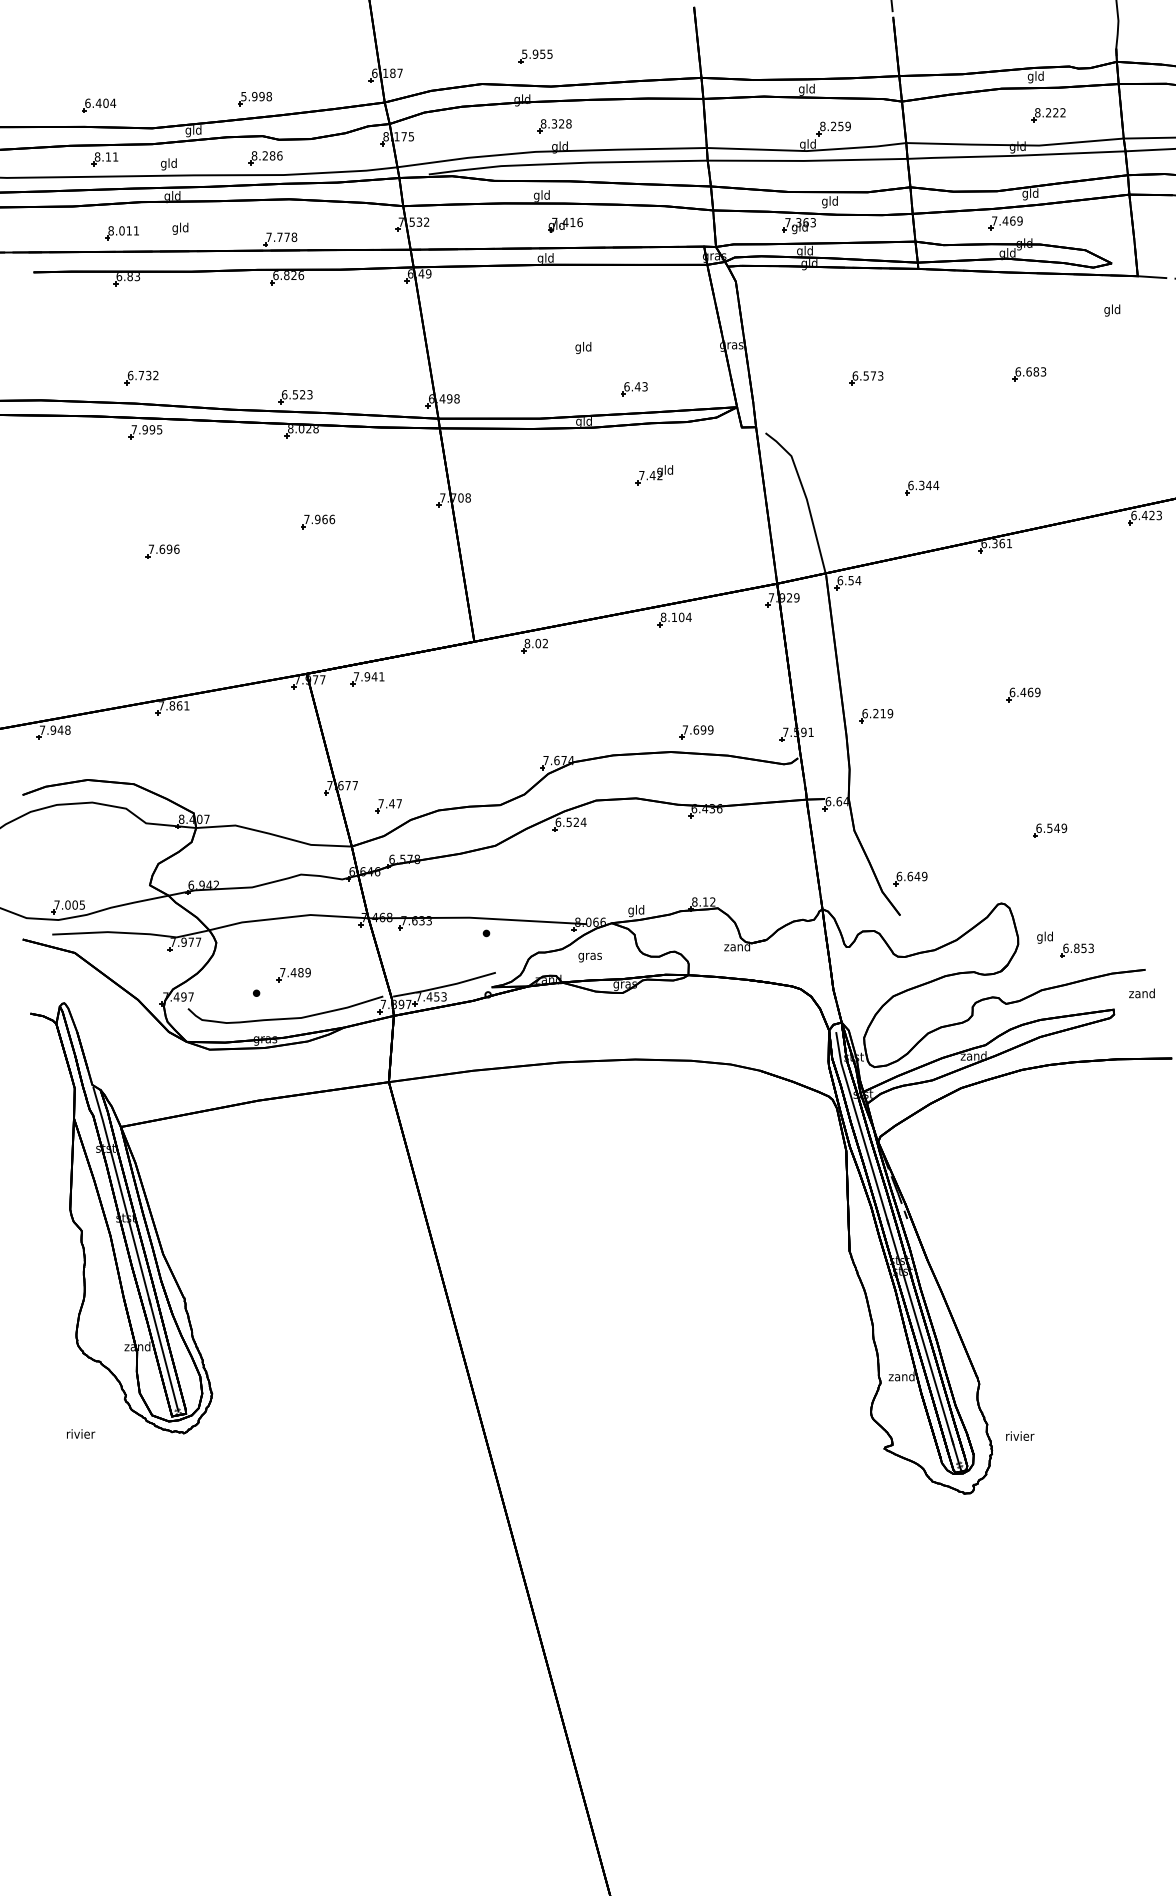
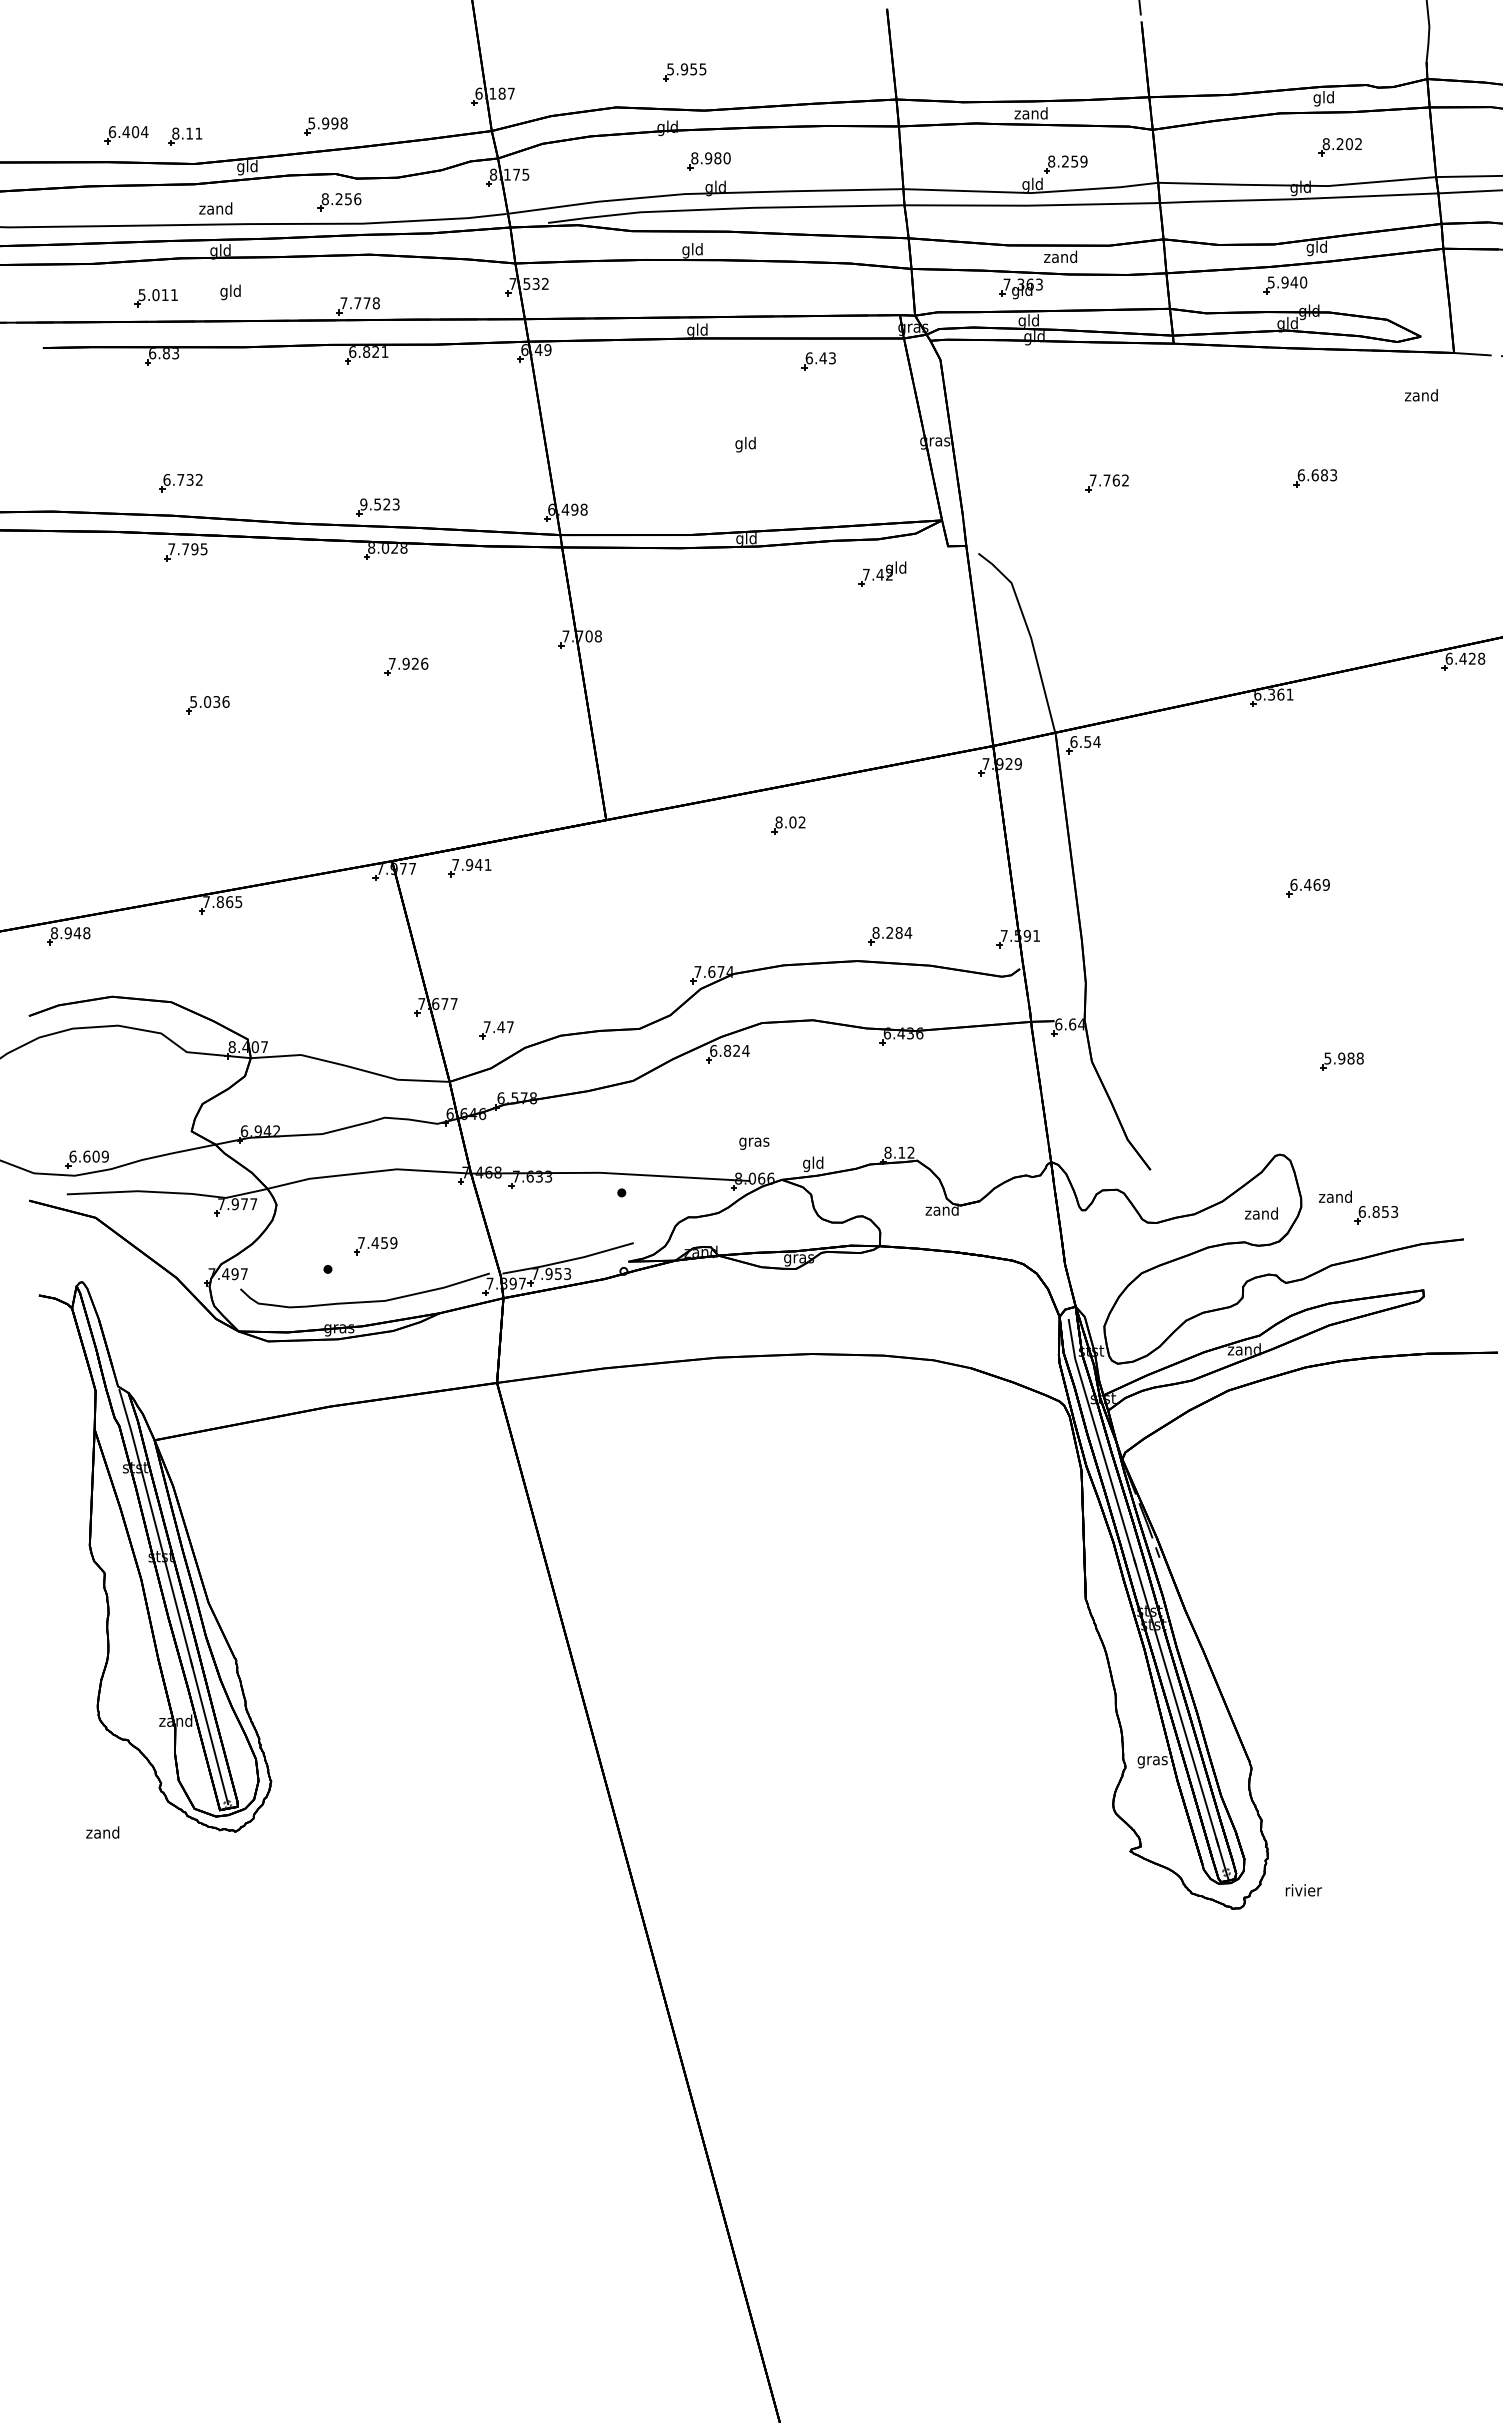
text: (806, 89) -> (1030, 114), gld -> zand
text: (1055, 113) -> (1349, 144), 8.222 -> 8.202
text: (561, 124) -> (717, 158), 8.328 -> 8.980
text: (272, 156) -> (348, 199), 8.286 -> 8.256
part: (105, 159) -> (185, 136), moved
text: (168, 163) -> (215, 209), gld -> zand
text: (829, 202) -> (1060, 258), gld -> zand
text: (1007, 221) -> (1287, 282), 7.469 -> 5.940
part: (566, 224) -> (723, 287), removed
text: (110, 231) -> (141, 295), 8.011 -> 5.011
text: (300, 275) -> (384, 351), 6.826 -> 6.821
text: (1111, 310) -> (1420, 396), gld -> zand
text: (867, 375) -> (1108, 480), 6.573 -> 7.762
part: (634, 389) -> (818, 361), moved
text: (284, 394) -> (363, 504), 6.523 -> 9.523
text: (145, 429) -> (185, 549), 7.995 -> 7.795
part: (654, 474) -> (882, 573), moved
part: (922, 487) -> (1178, 623), removed
text: (1159, 515) -> (1481, 658), 6.423 -> 6.428
text: (325, 519) -> (415, 663), 7.966 -> 7.926
text: (160, 548) -> (205, 701), 7.696 -> 5.036
part: (674, 620) -> (862, 792), removed
part: (534, 645) -> (788, 825), moved
text: (186, 706) -> (238, 902), 7.861 -> 7.865
part: (875, 716) -> (1119, 915), removed
text: (698, 729) -> (892, 932), 7.699 -> 8.284
text: (42, 730) -> (54, 933), 7.948 -> 8.948
text: (569, 822) -> (727, 1050), 6.524 -> 6.824
text: (1051, 828) -> (1343, 1058), 6.549 -> 5.988
part: (910, 879) -> (1163, 1123), removed
text: (69, 904) -> (88, 1156), 7.005 -> 6.609
text: (1044, 937) -> (1335, 1198), gld -> zand
text: (590, 957) -> (754, 1143), moved
text: (300, 973) -> (384, 1243), 7.489 -> 7.459
text: (1142, 993) -> (1261, 1213), moved
text: (429, 997) -> (548, 1274), 7.453 -> 7.953
text: (901, 1377) -> (1151, 1760), zand -> gras
text: (80, 1433) -> (103, 1832), rivier -> zand
text: (1019, 1436) -> (1303, 1890), moved

